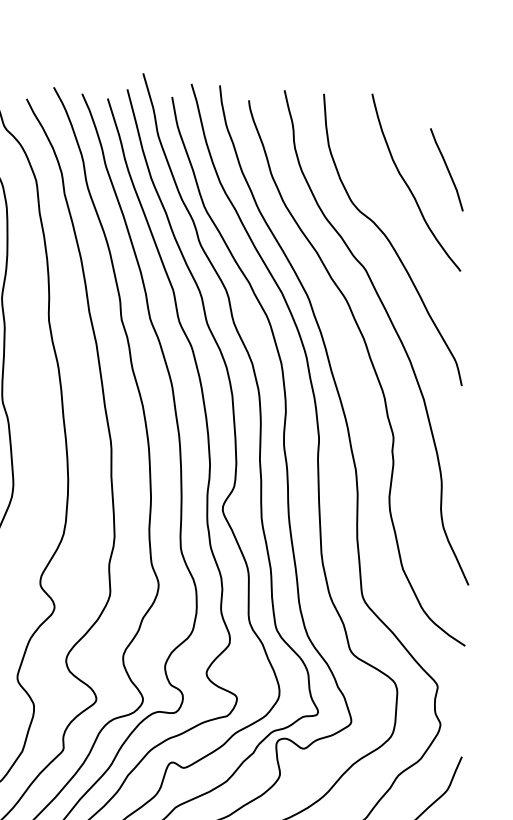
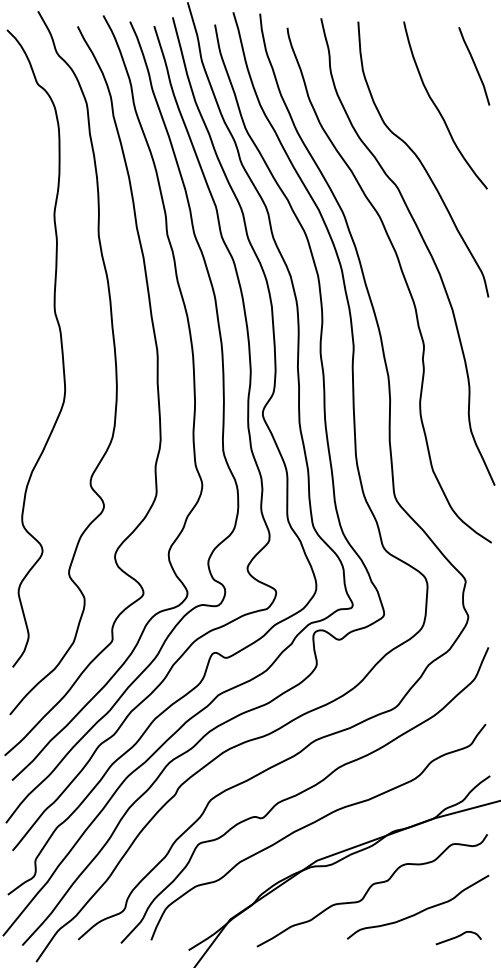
line: (447, 169) -> (474, 66), moved

